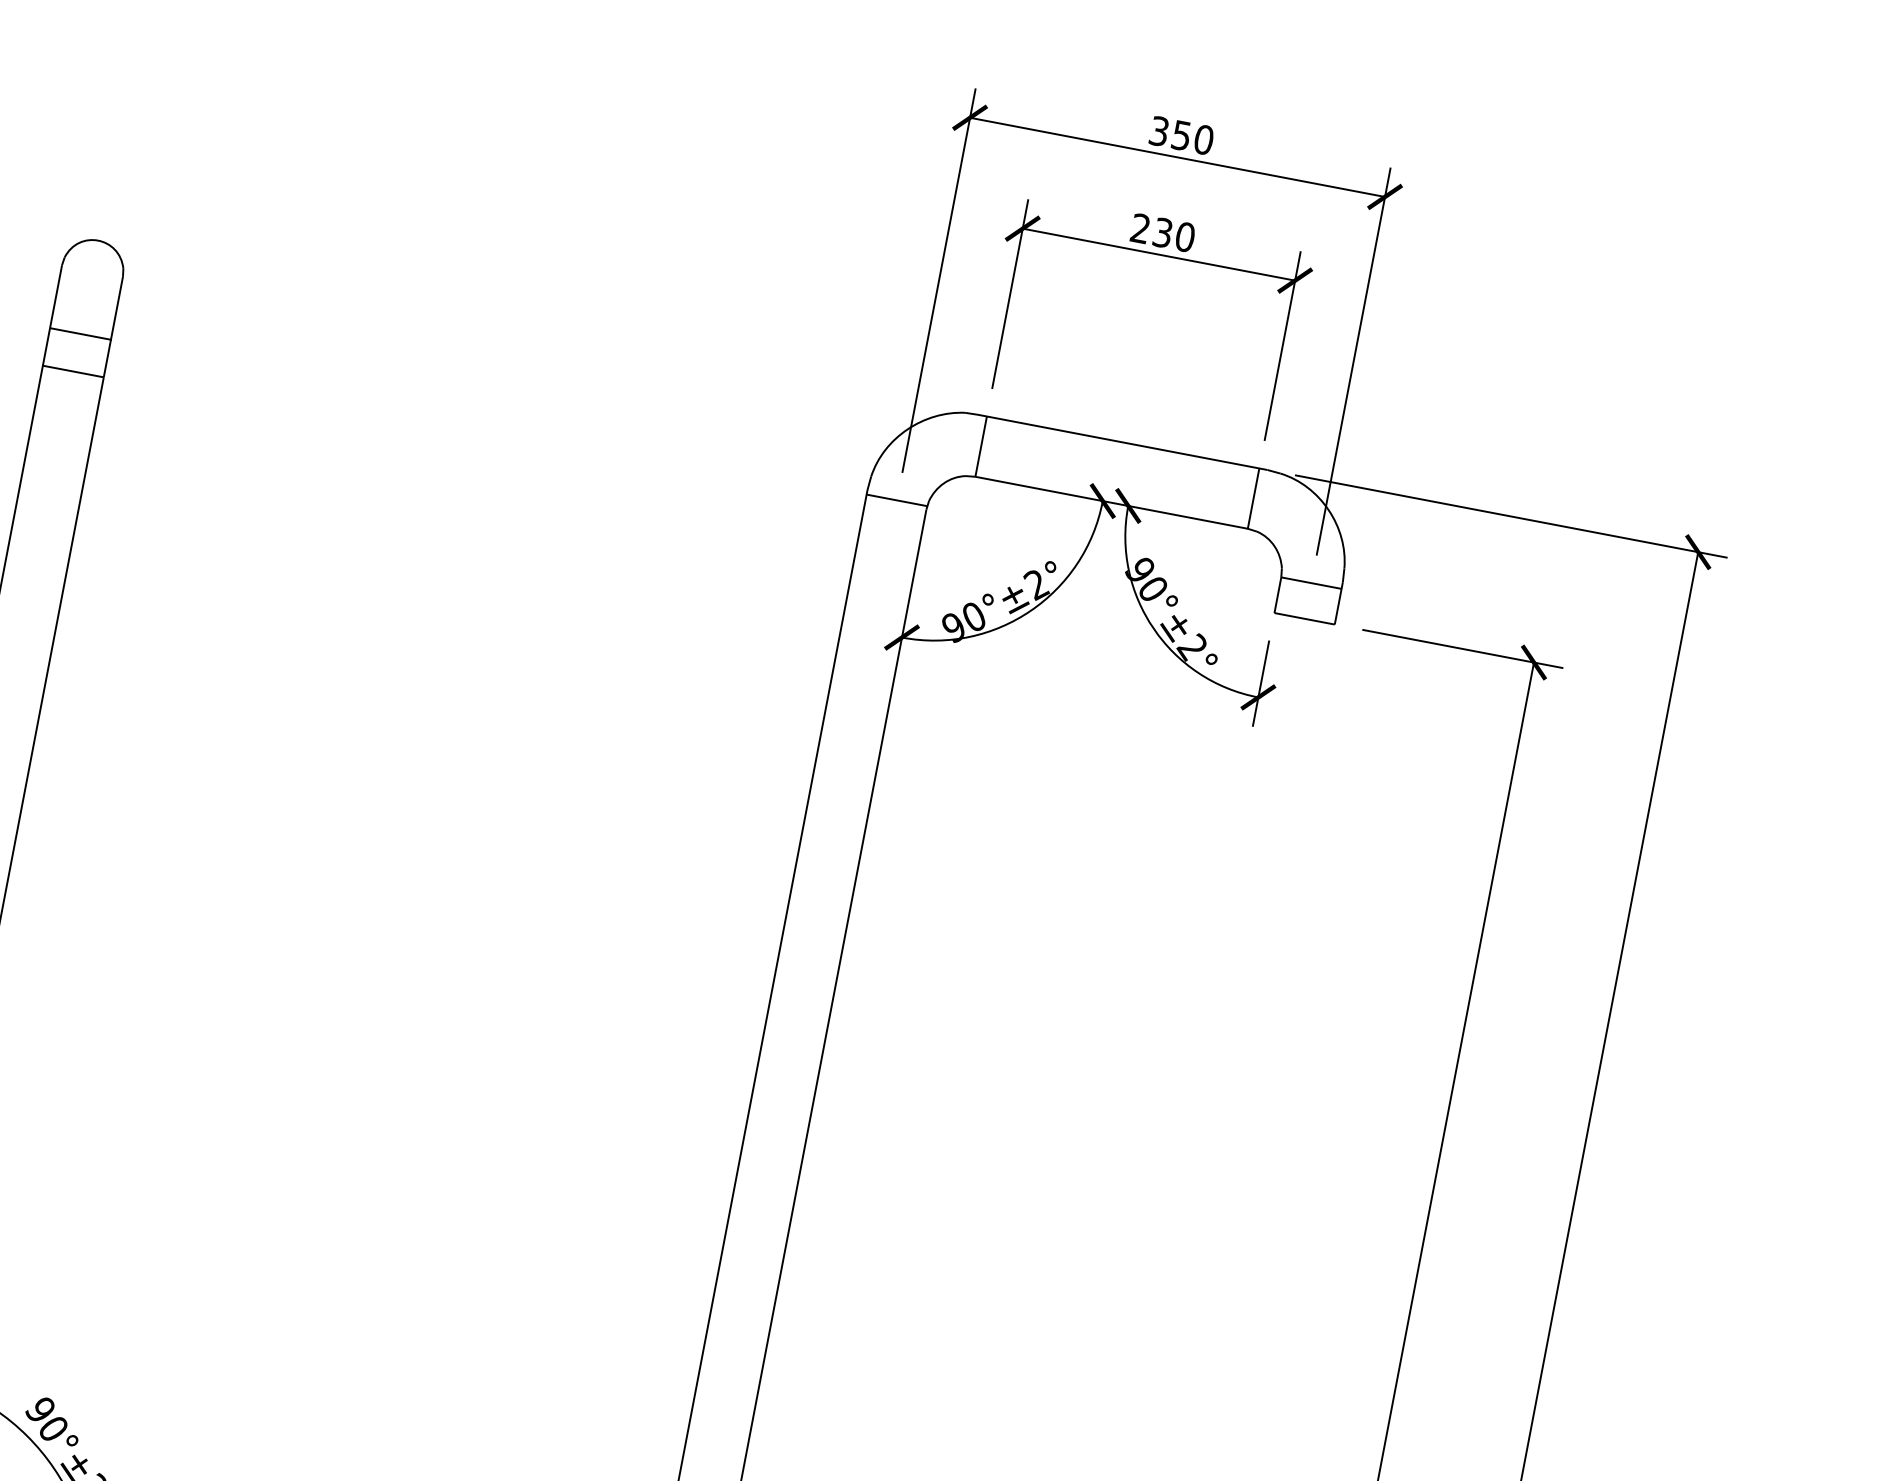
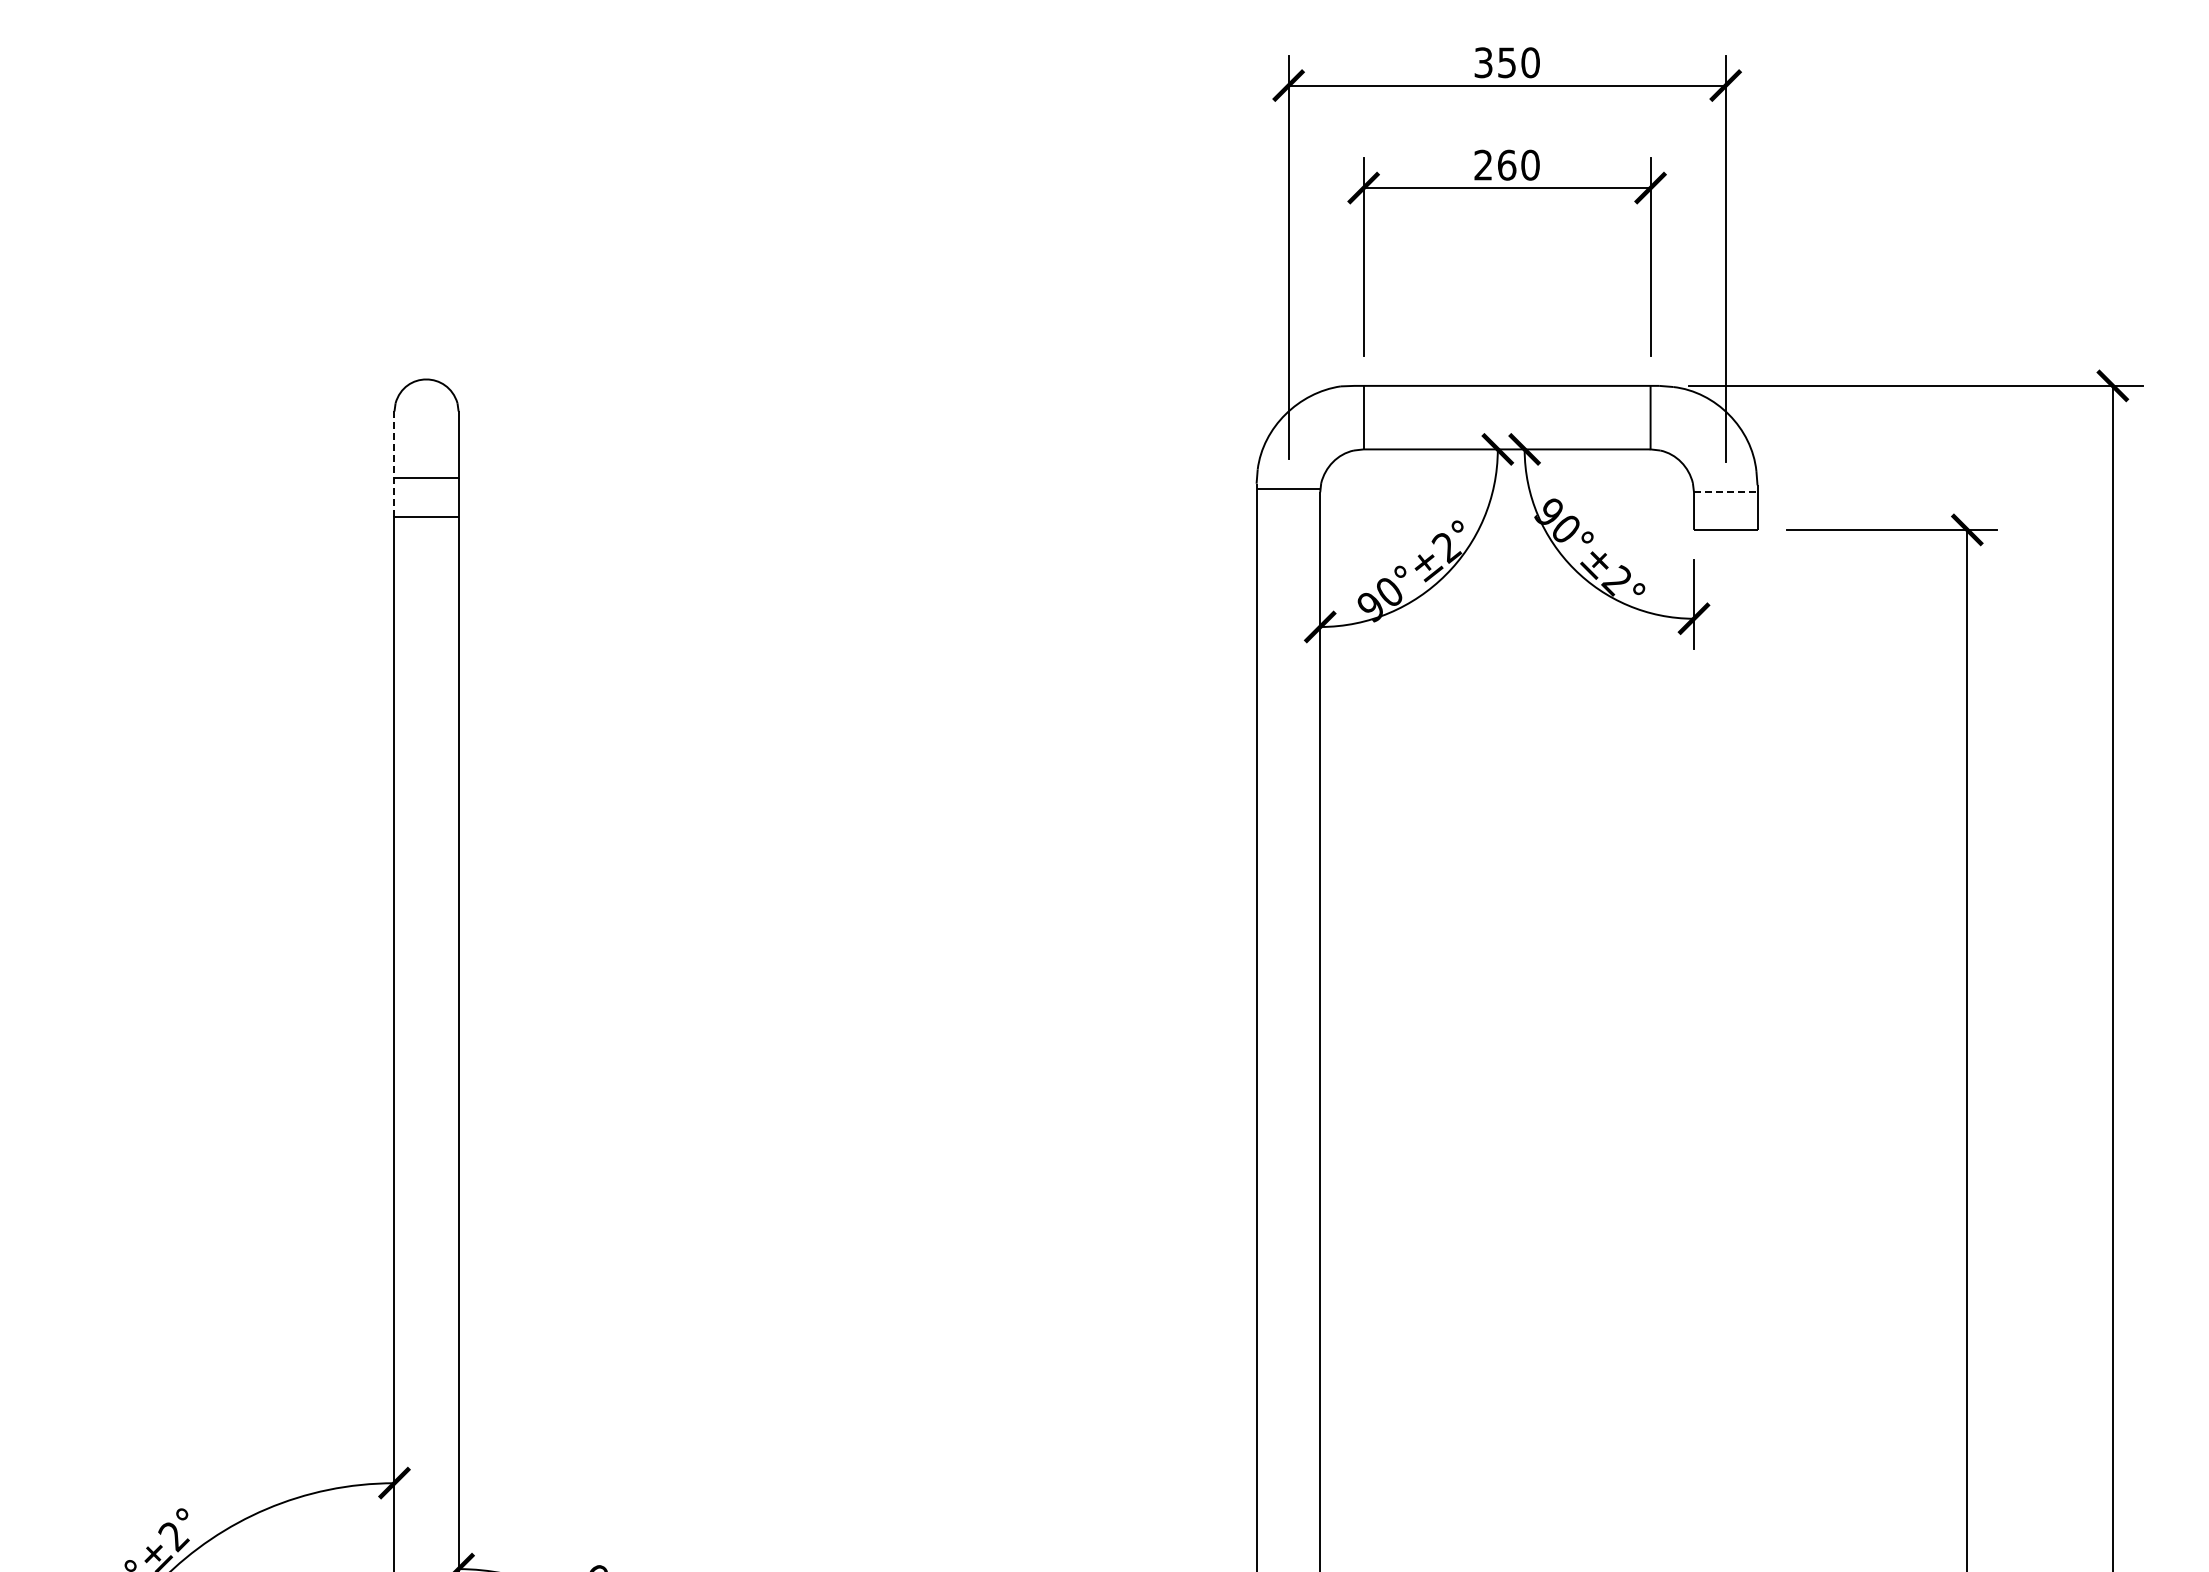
text: (1163, 232) -> (1507, 164), 230 -> 260
line: (52, 315) -> (394, 464), solid -> dashed
line: (1311, 583) -> (1725, 492), solid -> dashed

